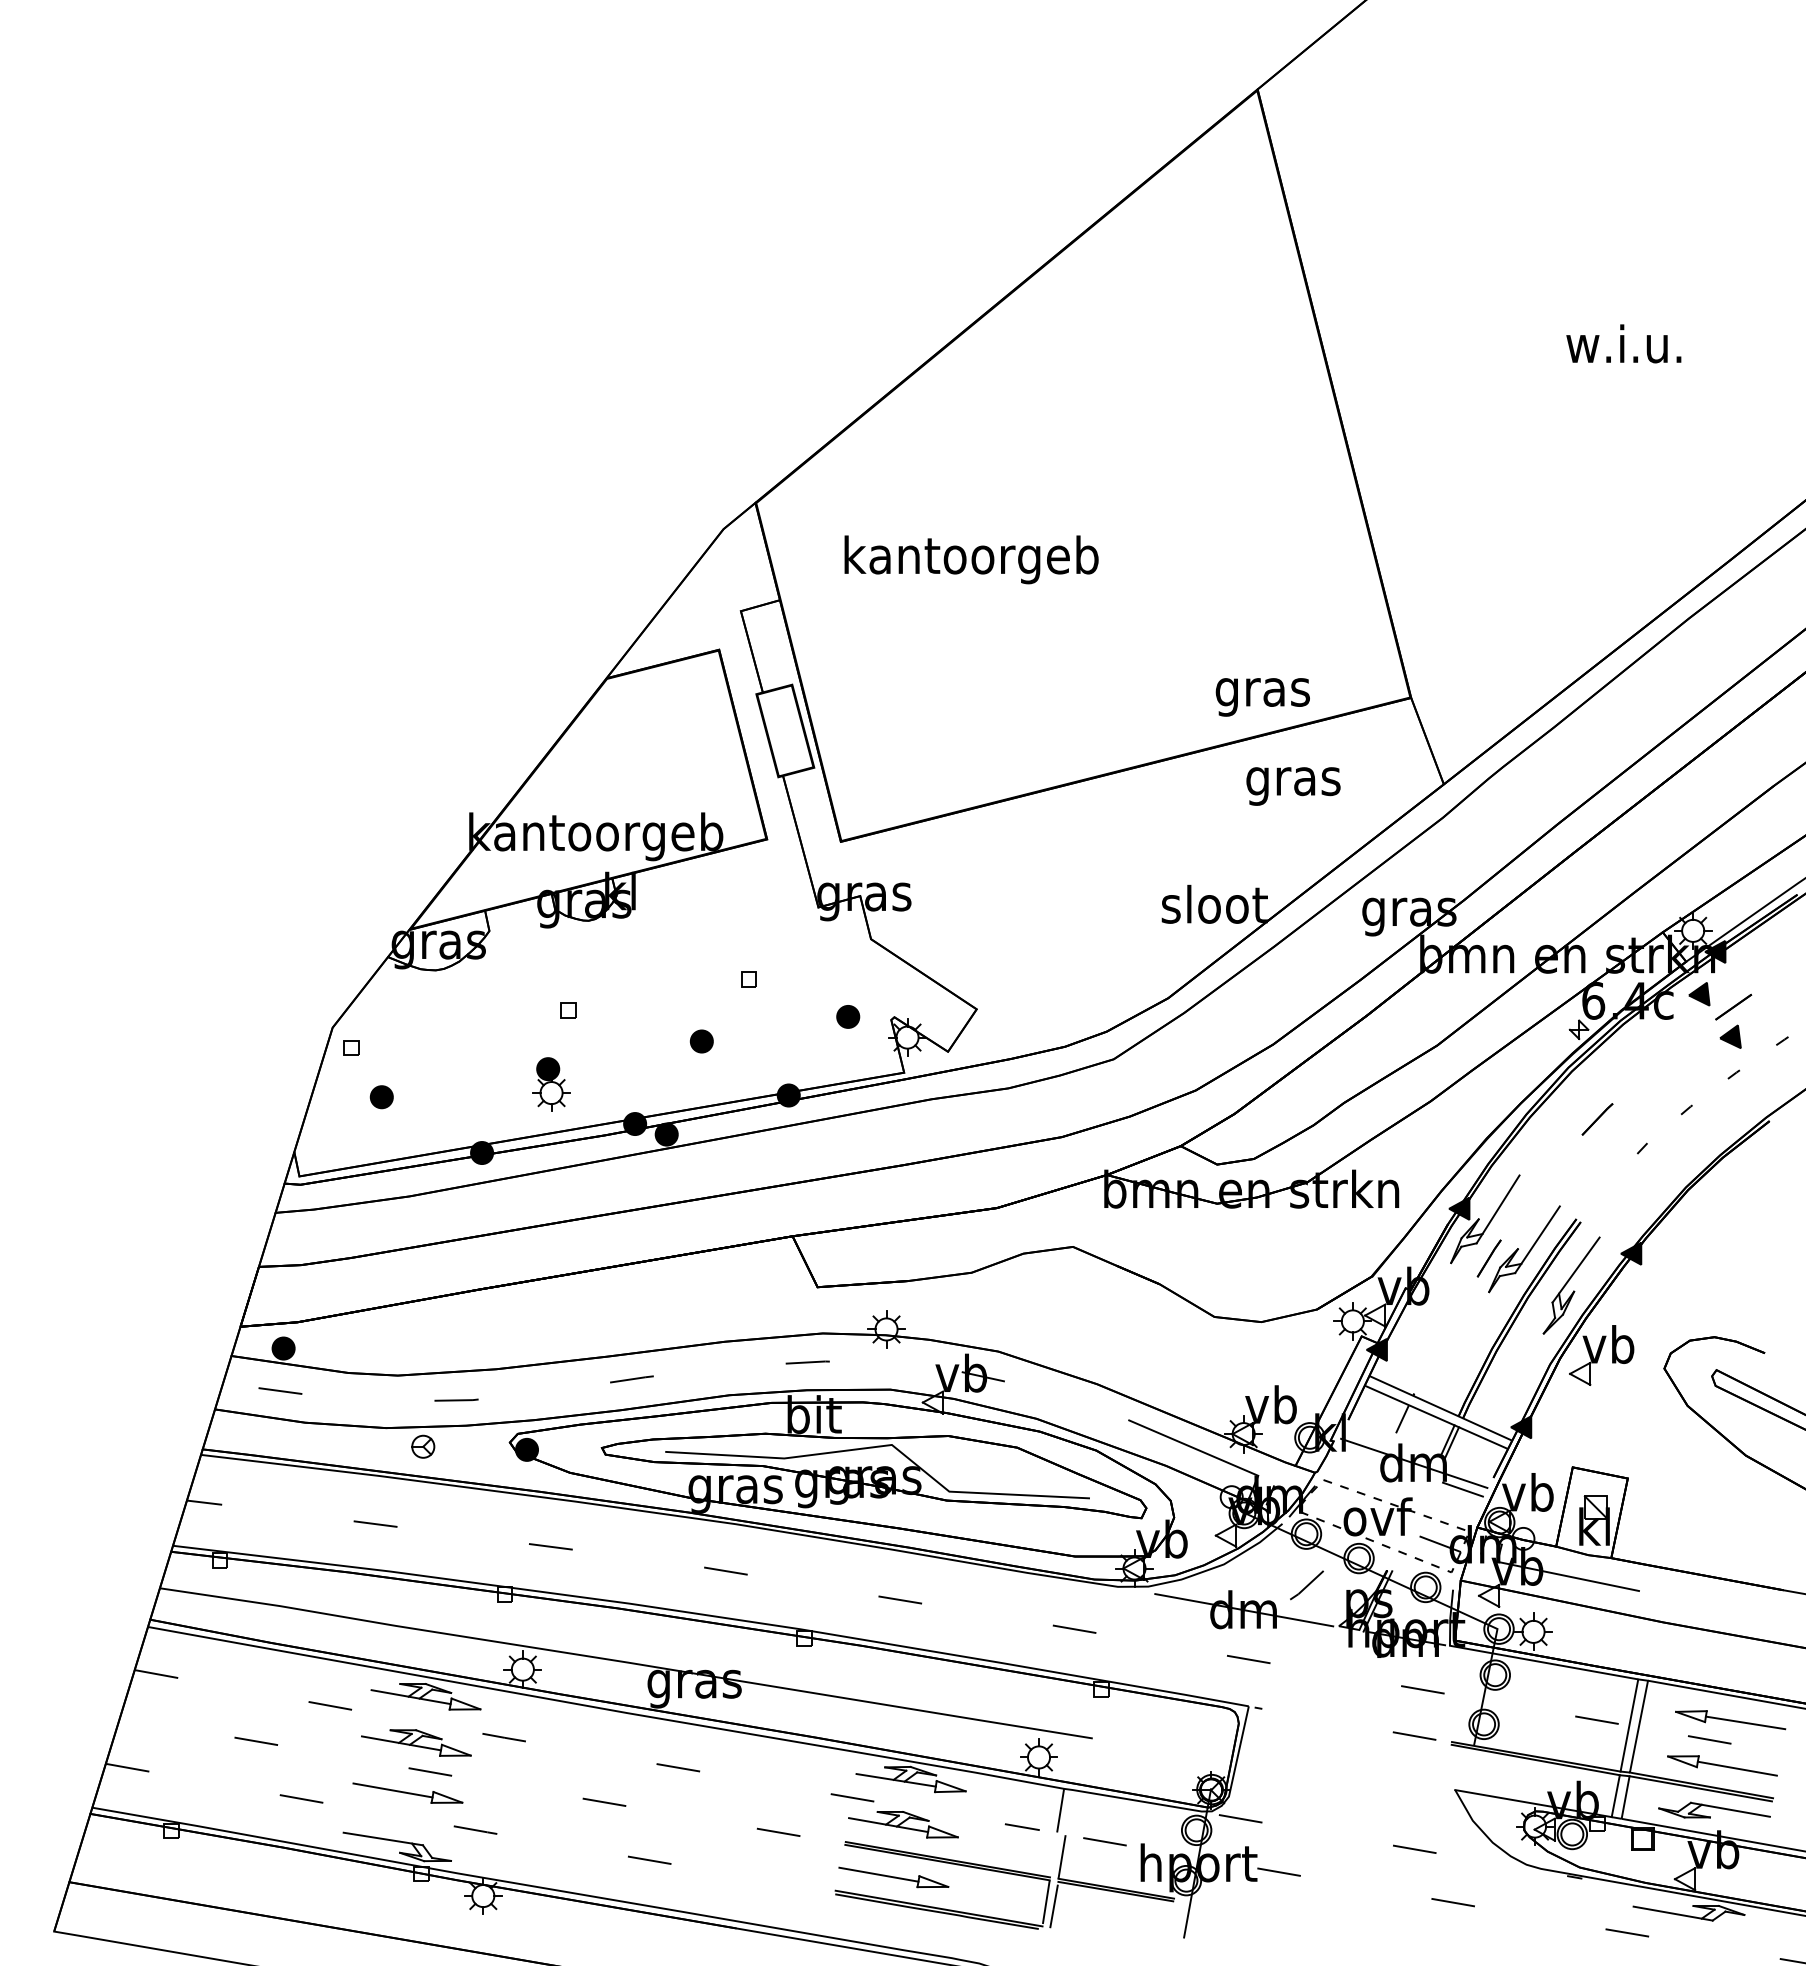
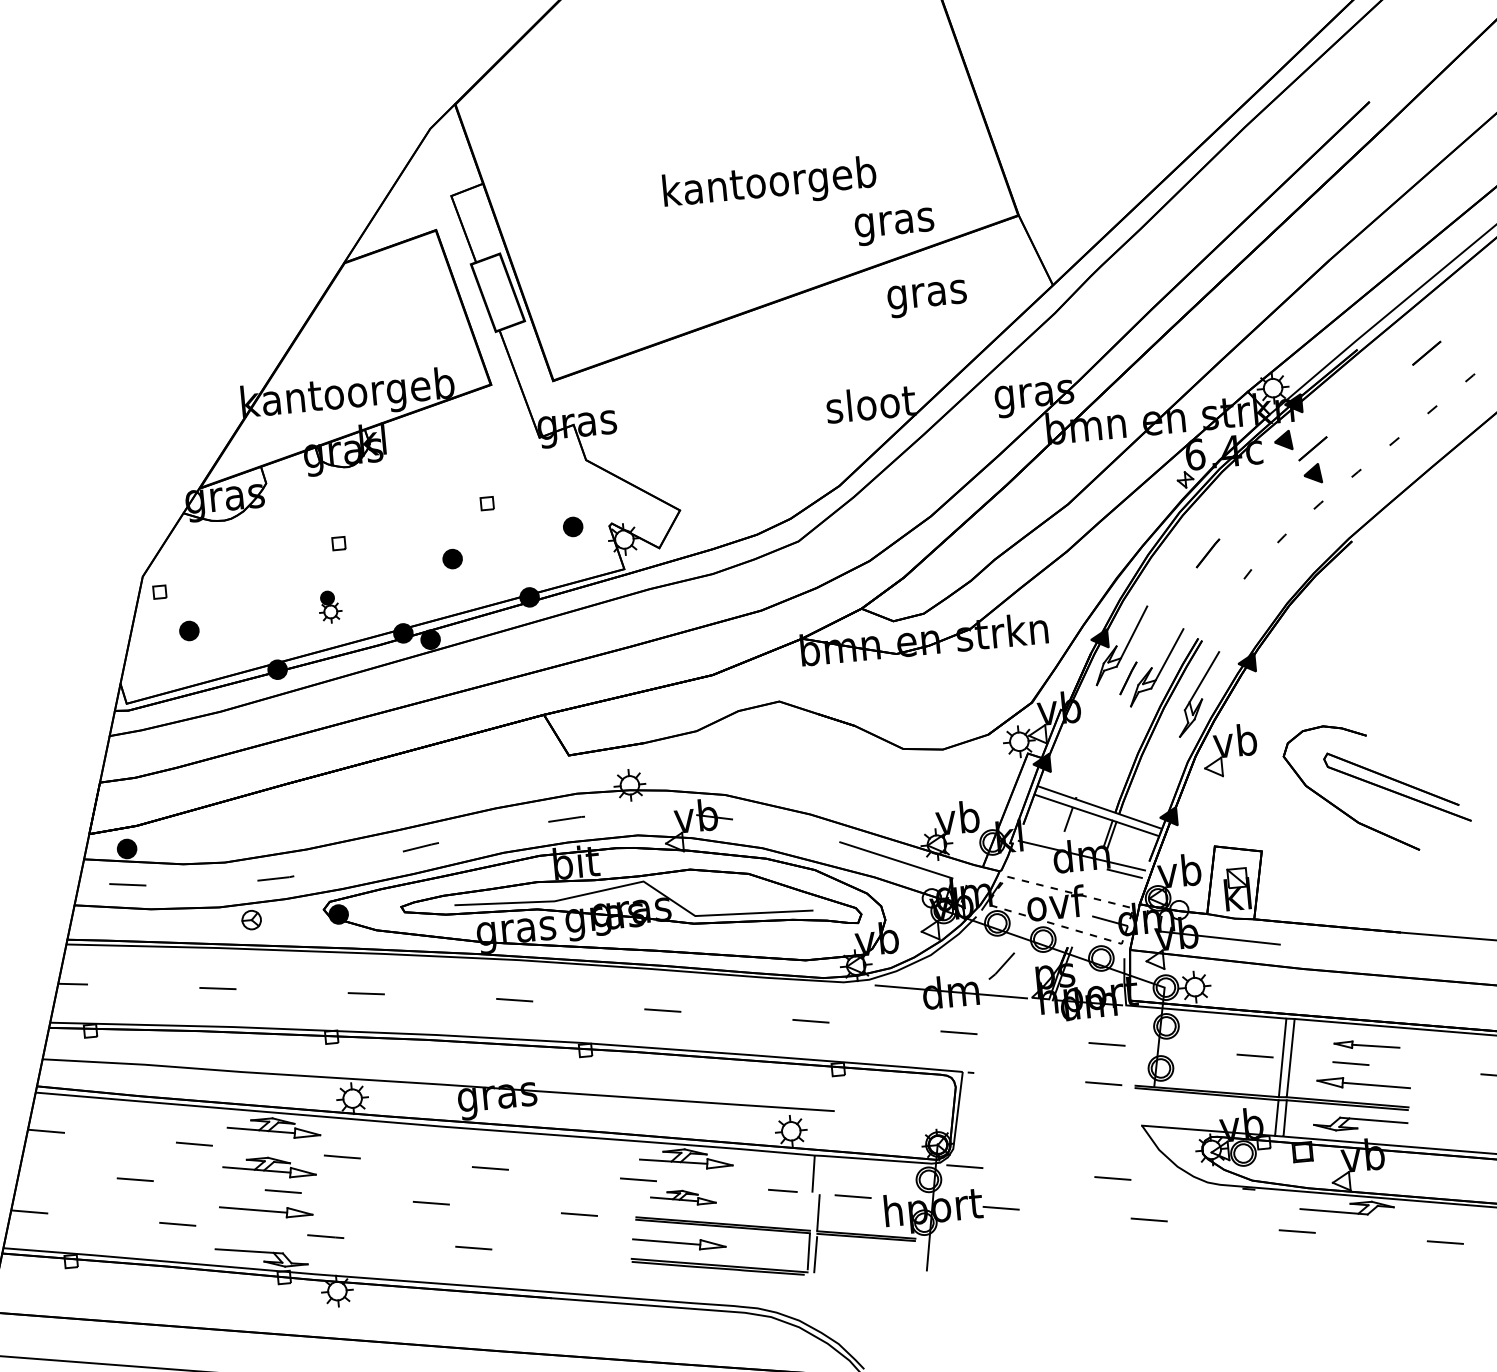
text: (971, 559) -> (769, 184), moved
part: (551, 1084) -> (330, 606), size x0.7
part: (1730, 1720) -> (1366, 1045), size x0.7
part: (903, 1824) -> (683, 1198), size x0.7

